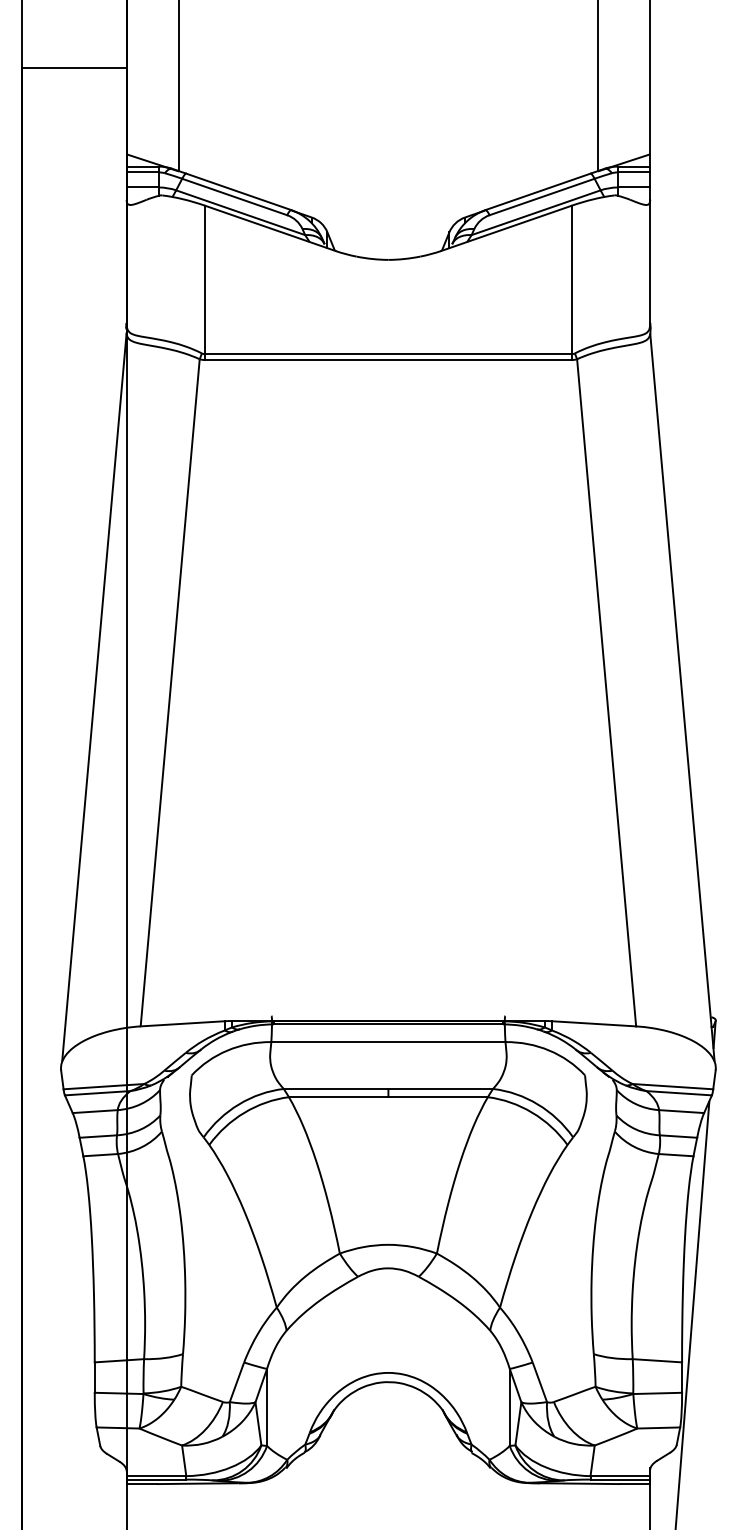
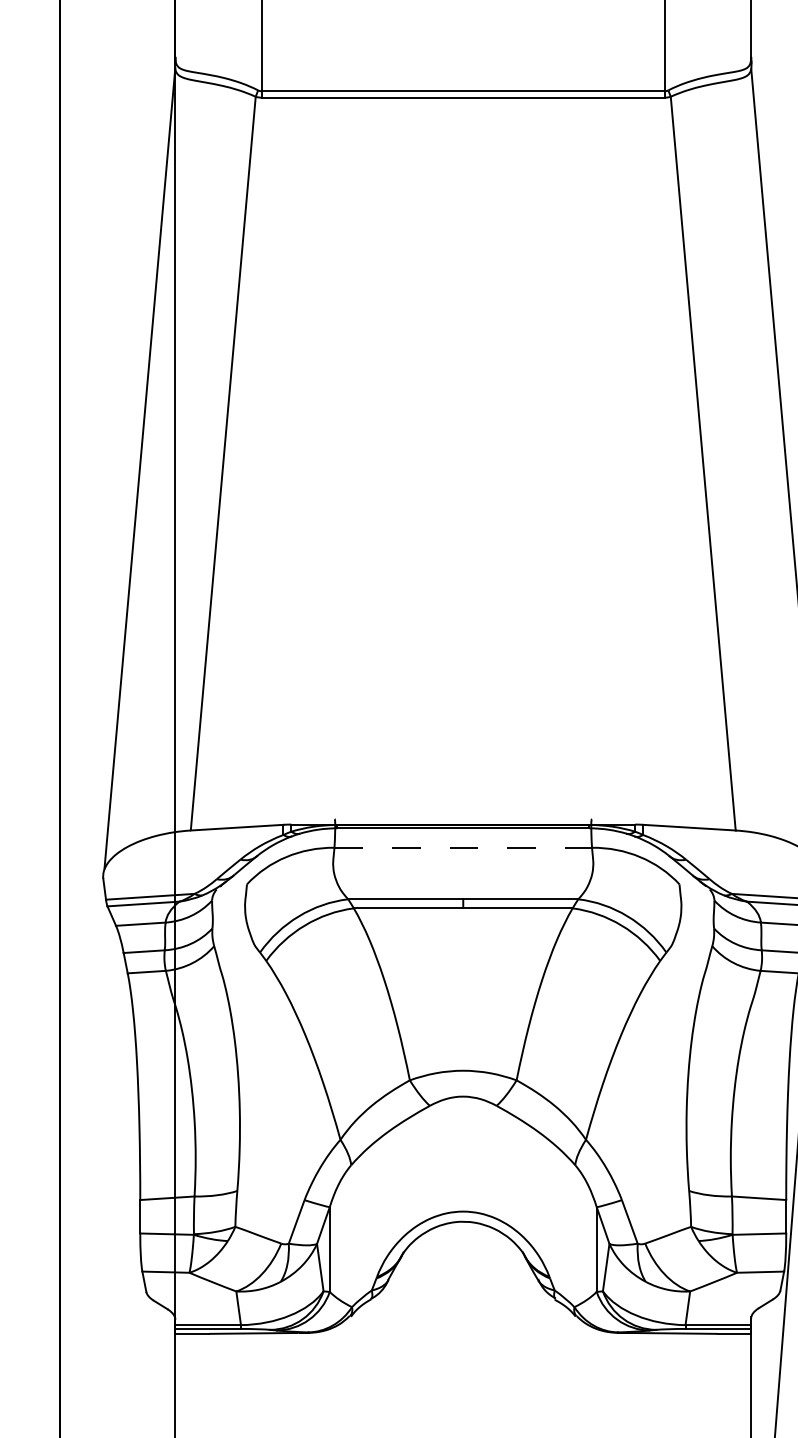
line: (388, 1042) -> (463, 848), solid -> dashed

